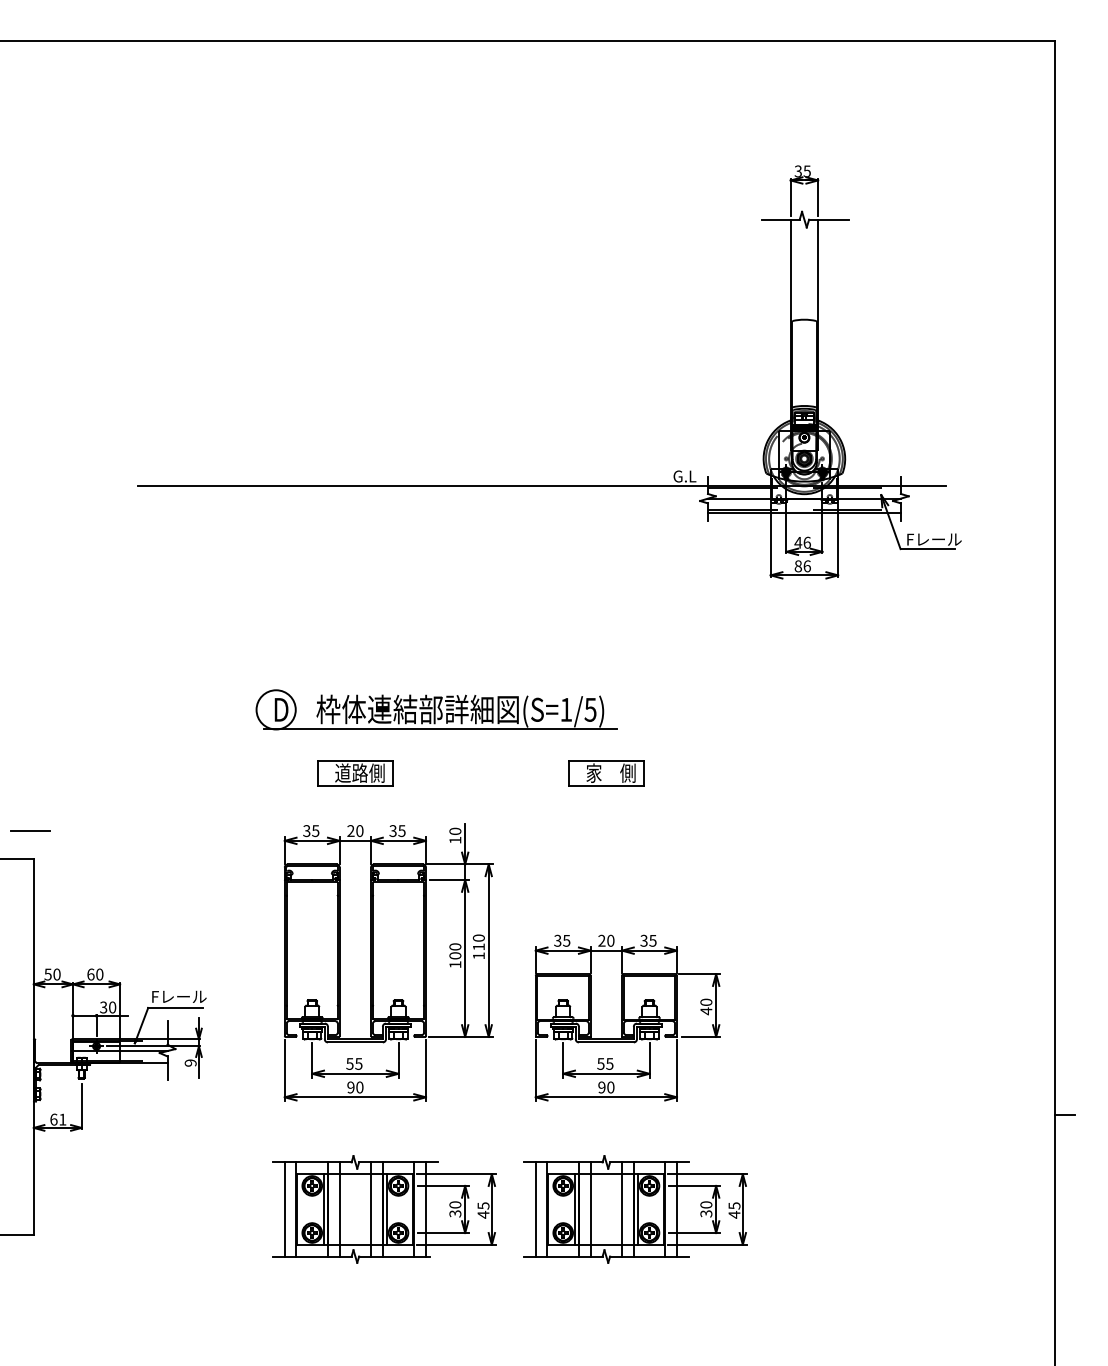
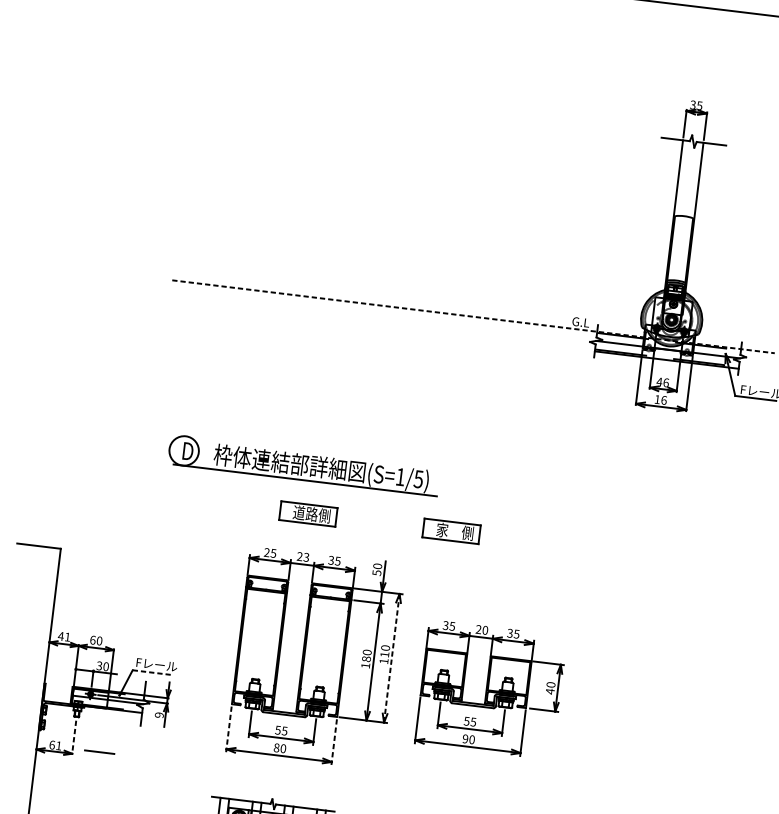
line: (542, 486) -> (473, 316), solid -> dashed
text: (798, 566) -> (657, 399), 86 -> 16
part: (436, 709) -> (303, 465), moved
part: (606, 773) -> (451, 531), moved
line: (30, 830) -> (99, 751), moved
text: (359, 830) -> (306, 557), 20 -> 23
text: (306, 831) -> (266, 552), 35 -> 25
text: (455, 840) -> (376, 573), 10 -> 50
line: (488, 951) -> (391, 658), solid -> dashed
text: (455, 955) -> (366, 658), 100 -> 180
text: (52, 974) -> (64, 636), 50 -> 41
line: (176, 1007) -> (153, 672), solid -> dashed
part: (627, 1017) -> (490, 689), moved
line: (284, 1070) -> (228, 729), solid -> dashed
line: (425, 1070) -> (333, 741), solid -> dashed
text: (350, 1087) -> (276, 747), 90 -> 80
line: (81, 1106) -> (74, 737), solid -> dashed

